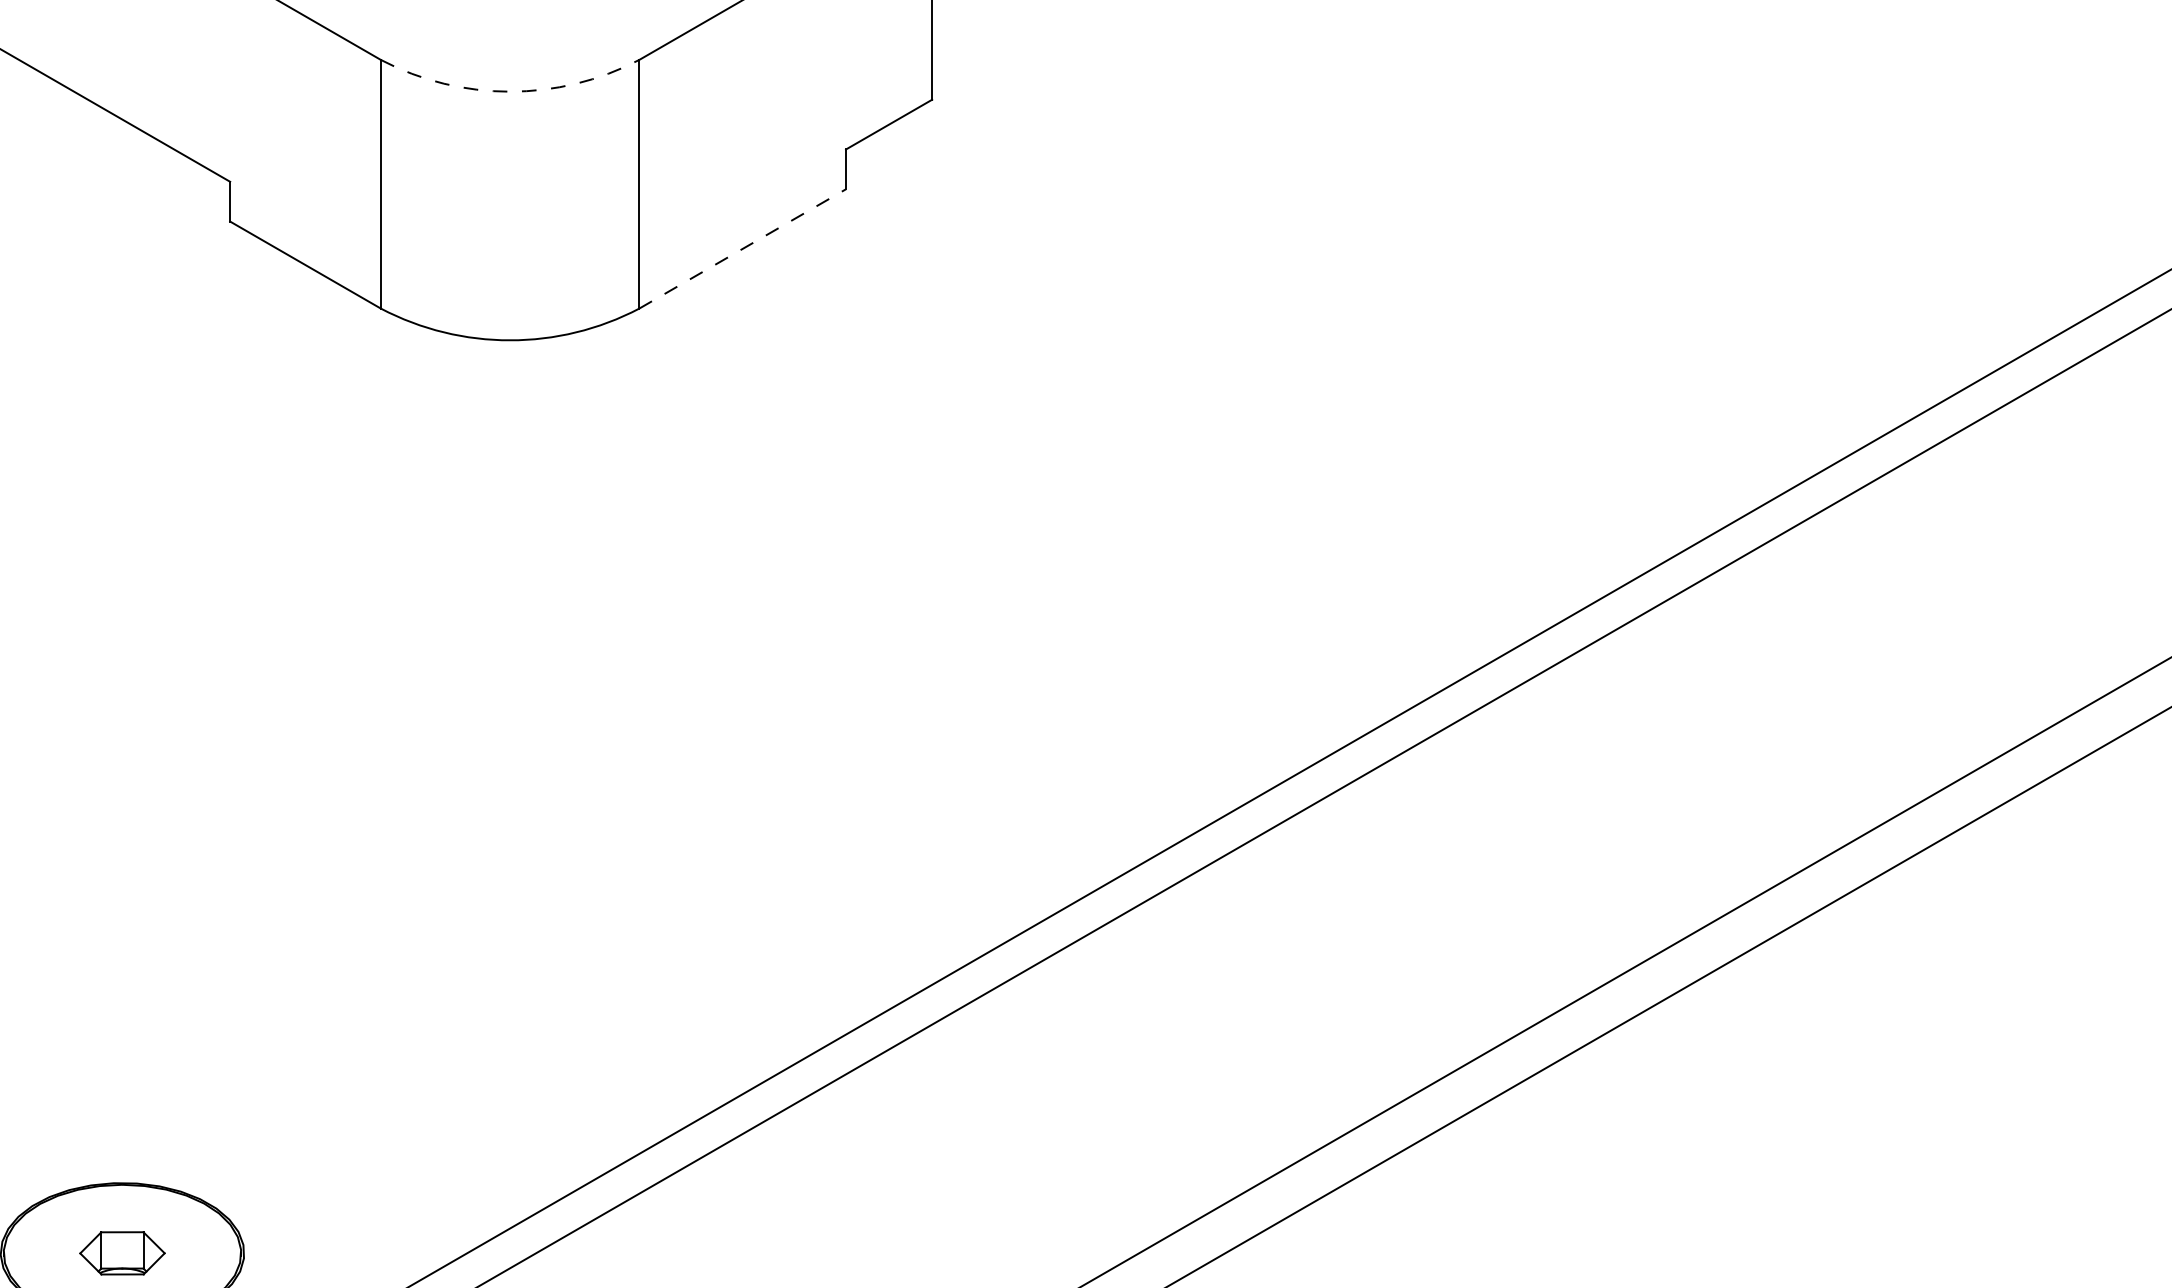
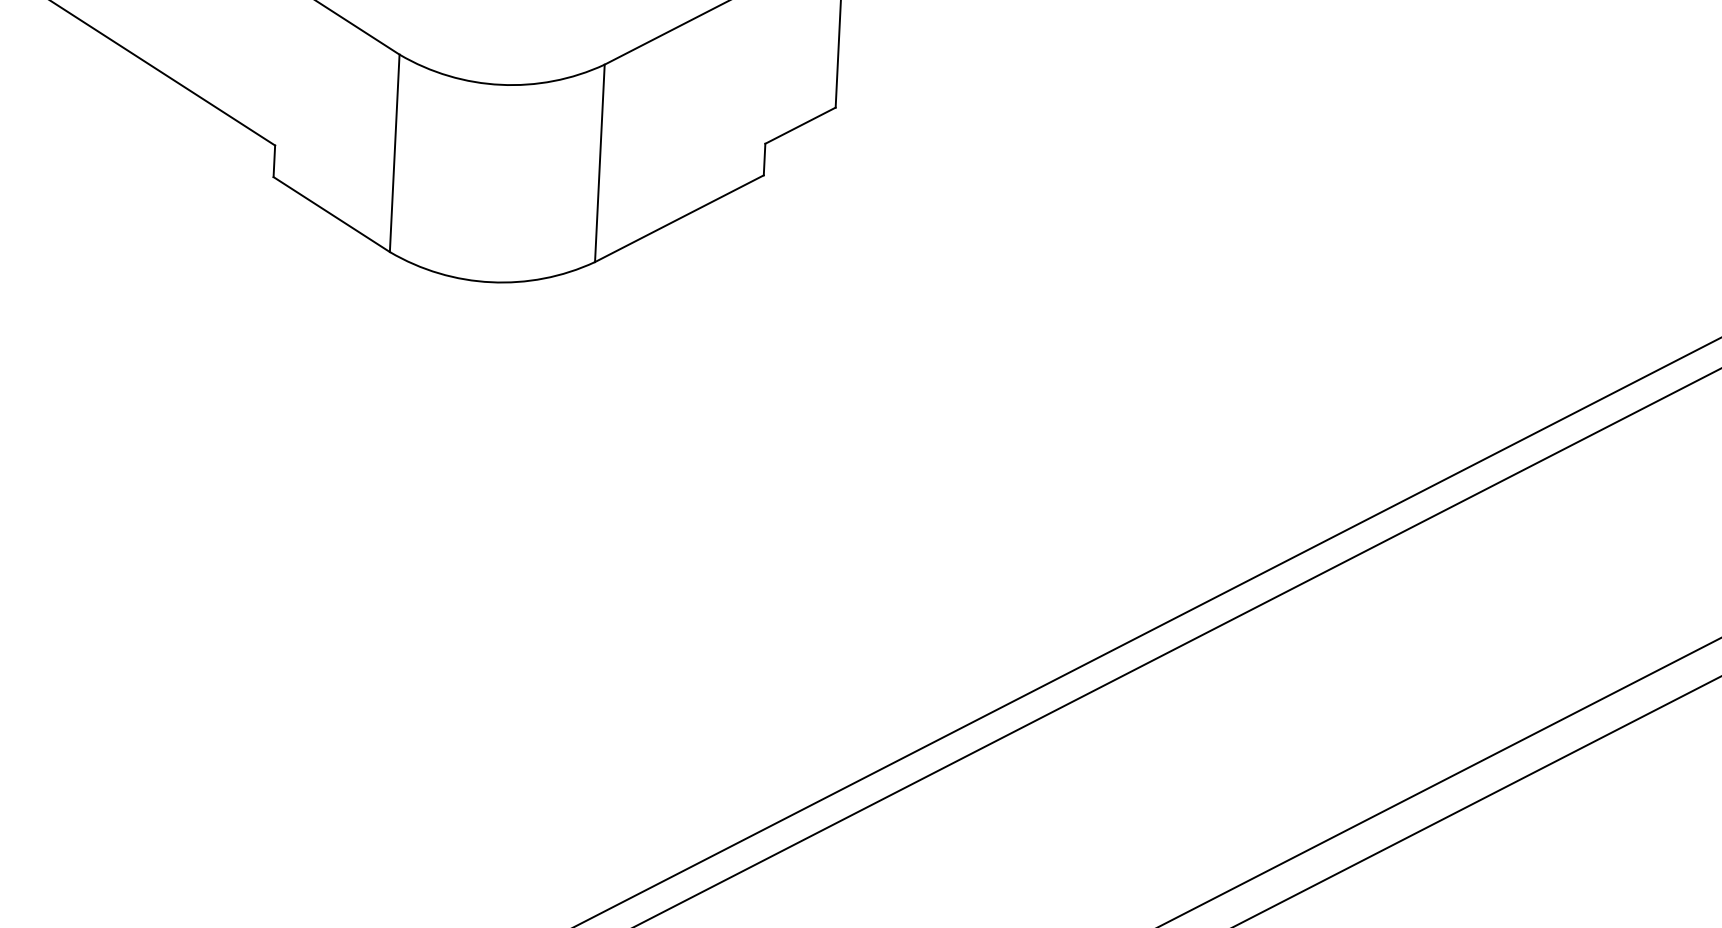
arc: (510, 91) -> (501, 84), dashed -> solid
line: (743, 248) -> (680, 218), dashed -> solid

